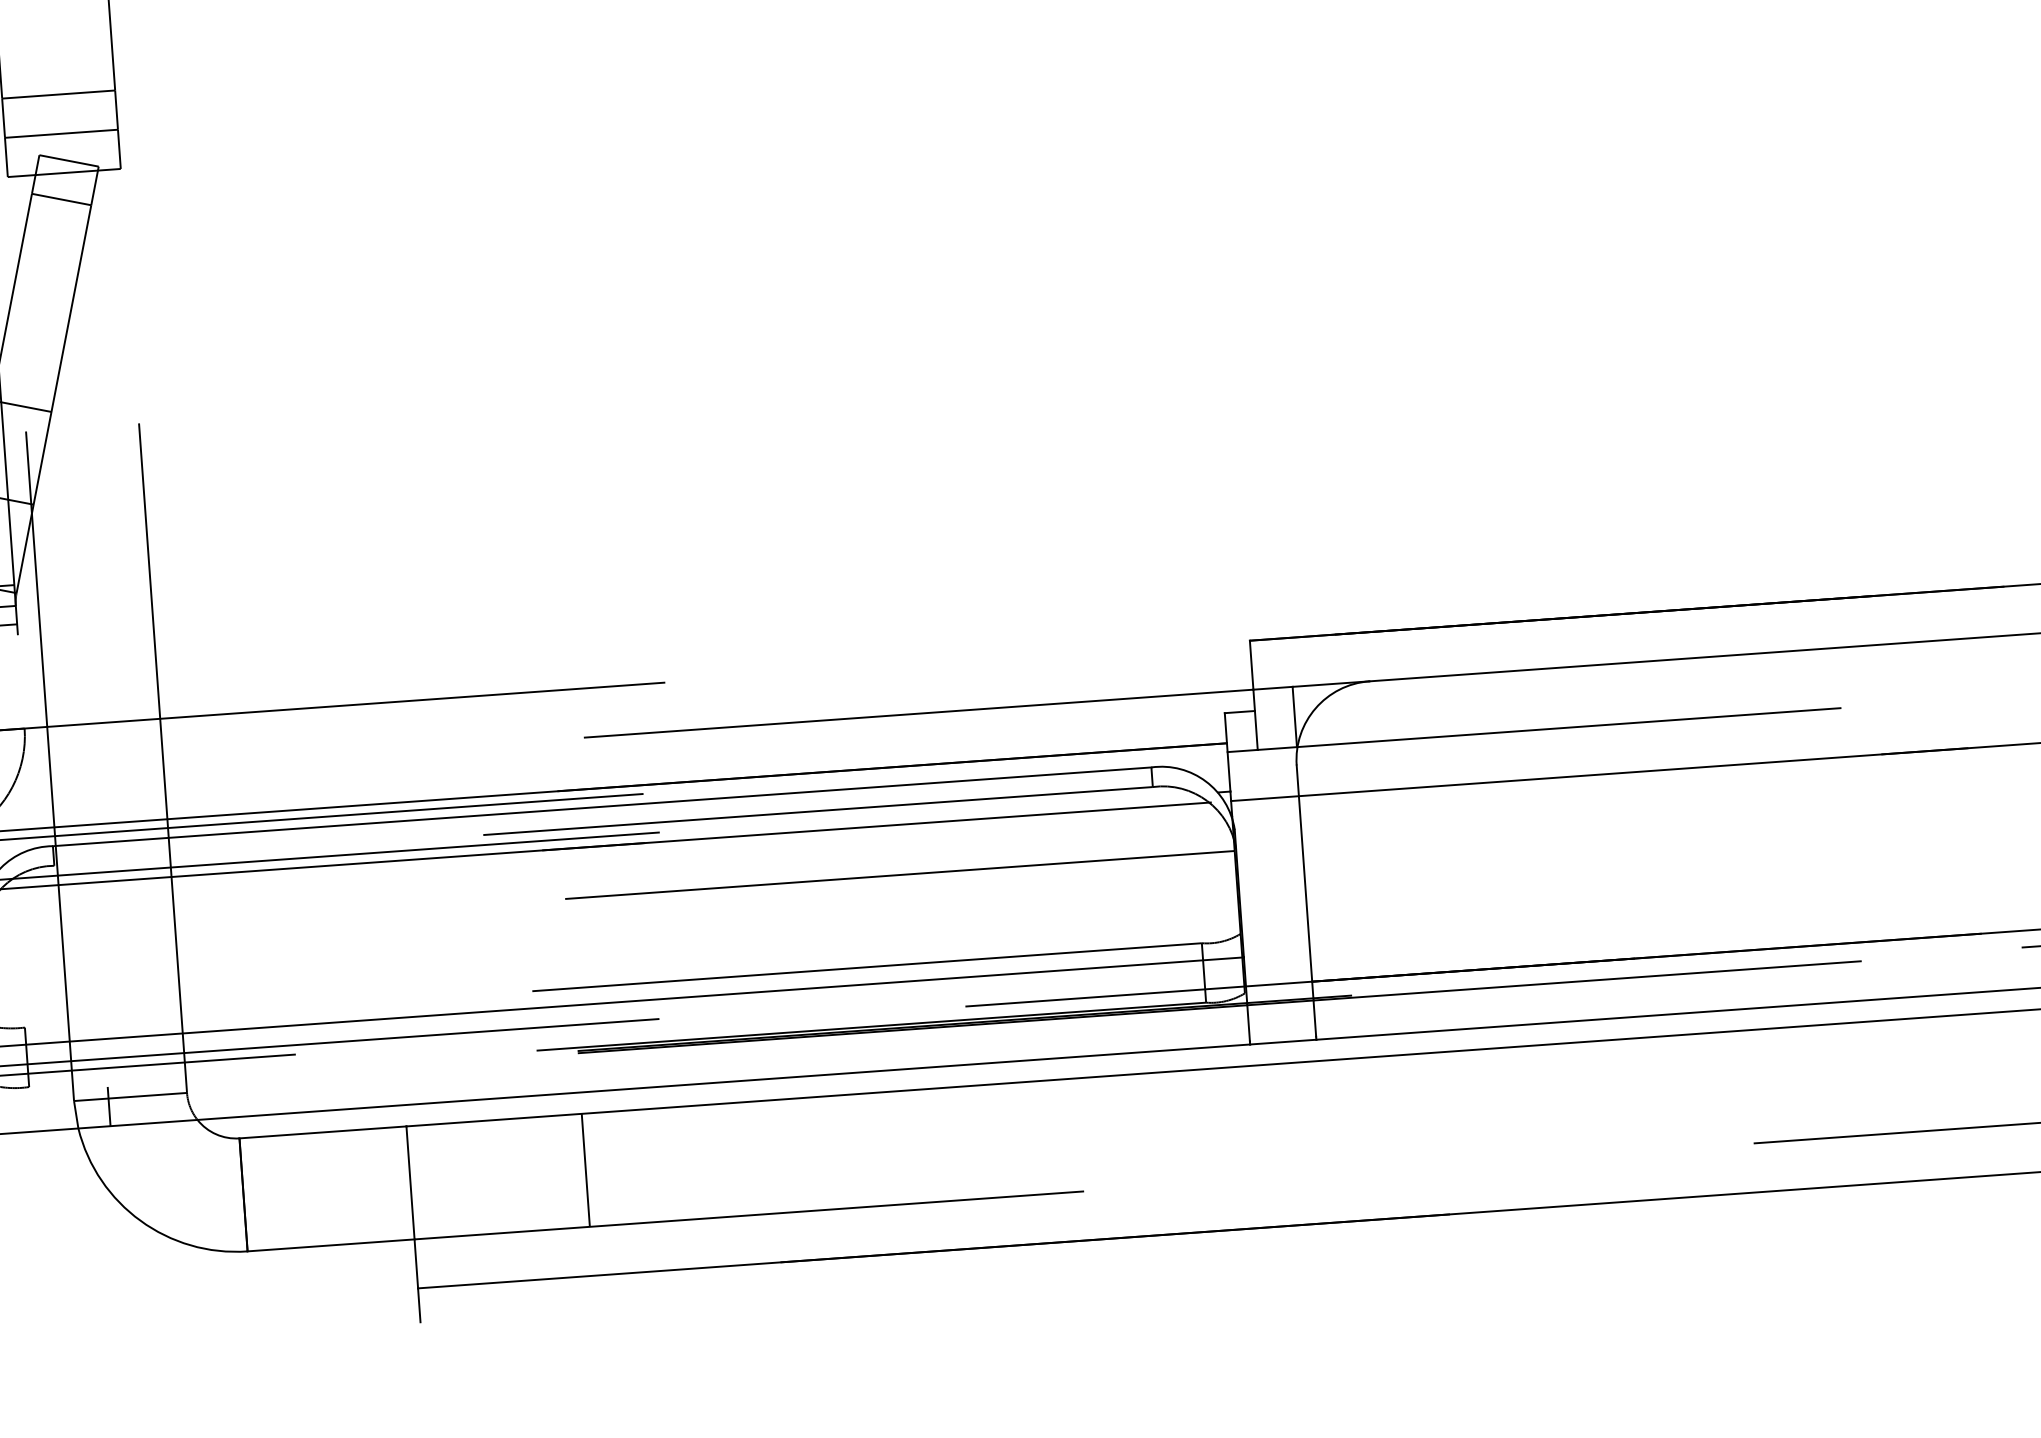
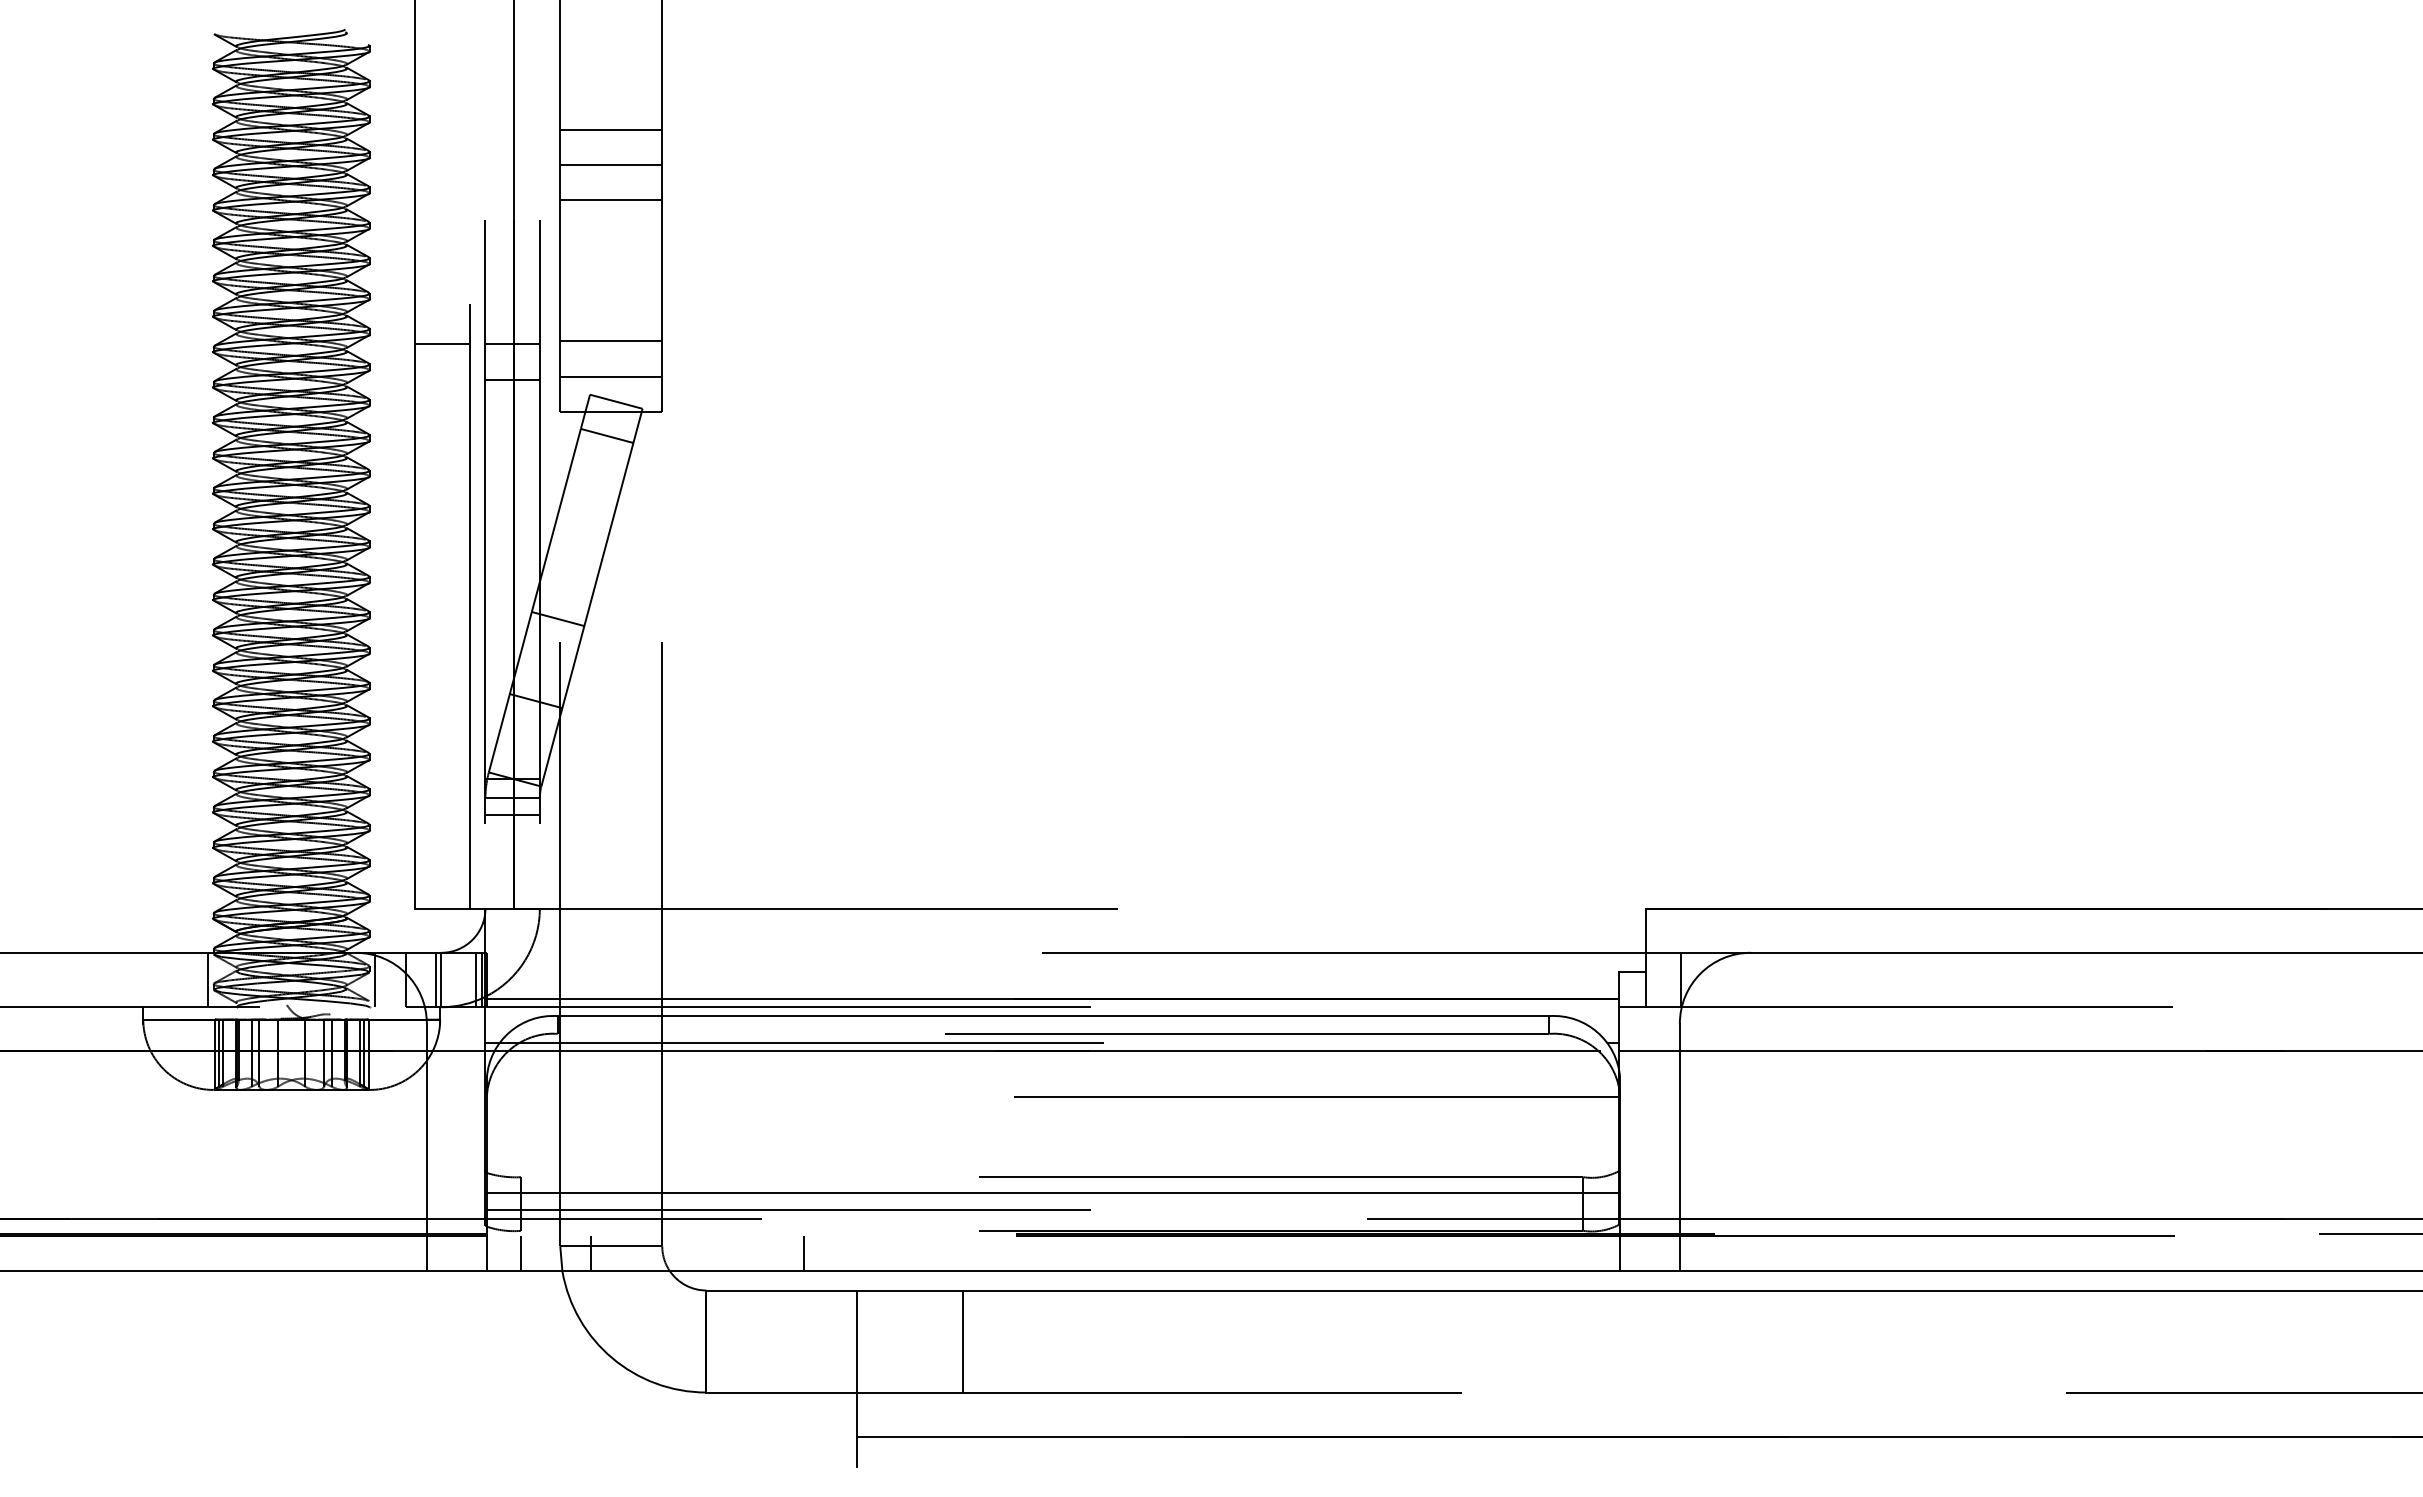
line: (344, 1089) -> (803, 1253), added
line: (30, 1112) -> (520, 1253), added
line: (585, 1170) -> (963, 1341), moved

